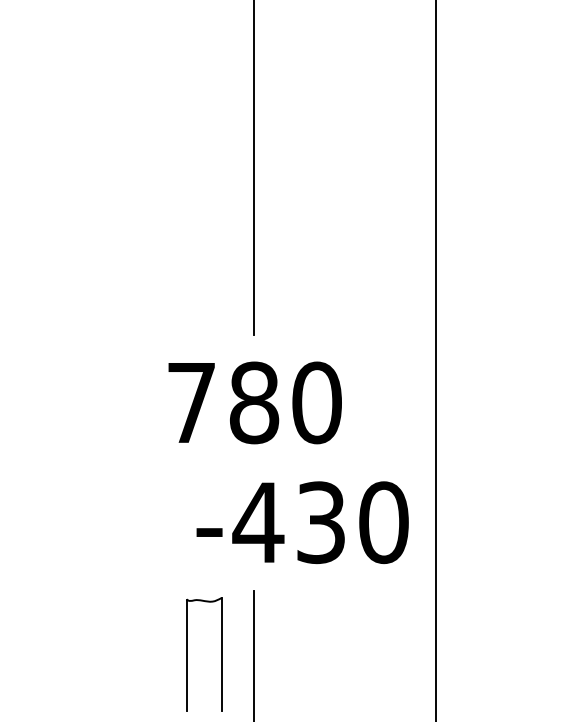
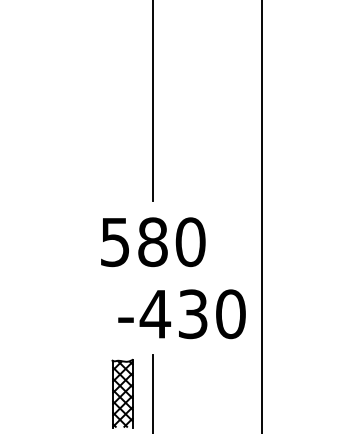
text: (192, 403) -> (115, 242), 780 -> 580
hatch: (203, 654) -> (122, 393), added

